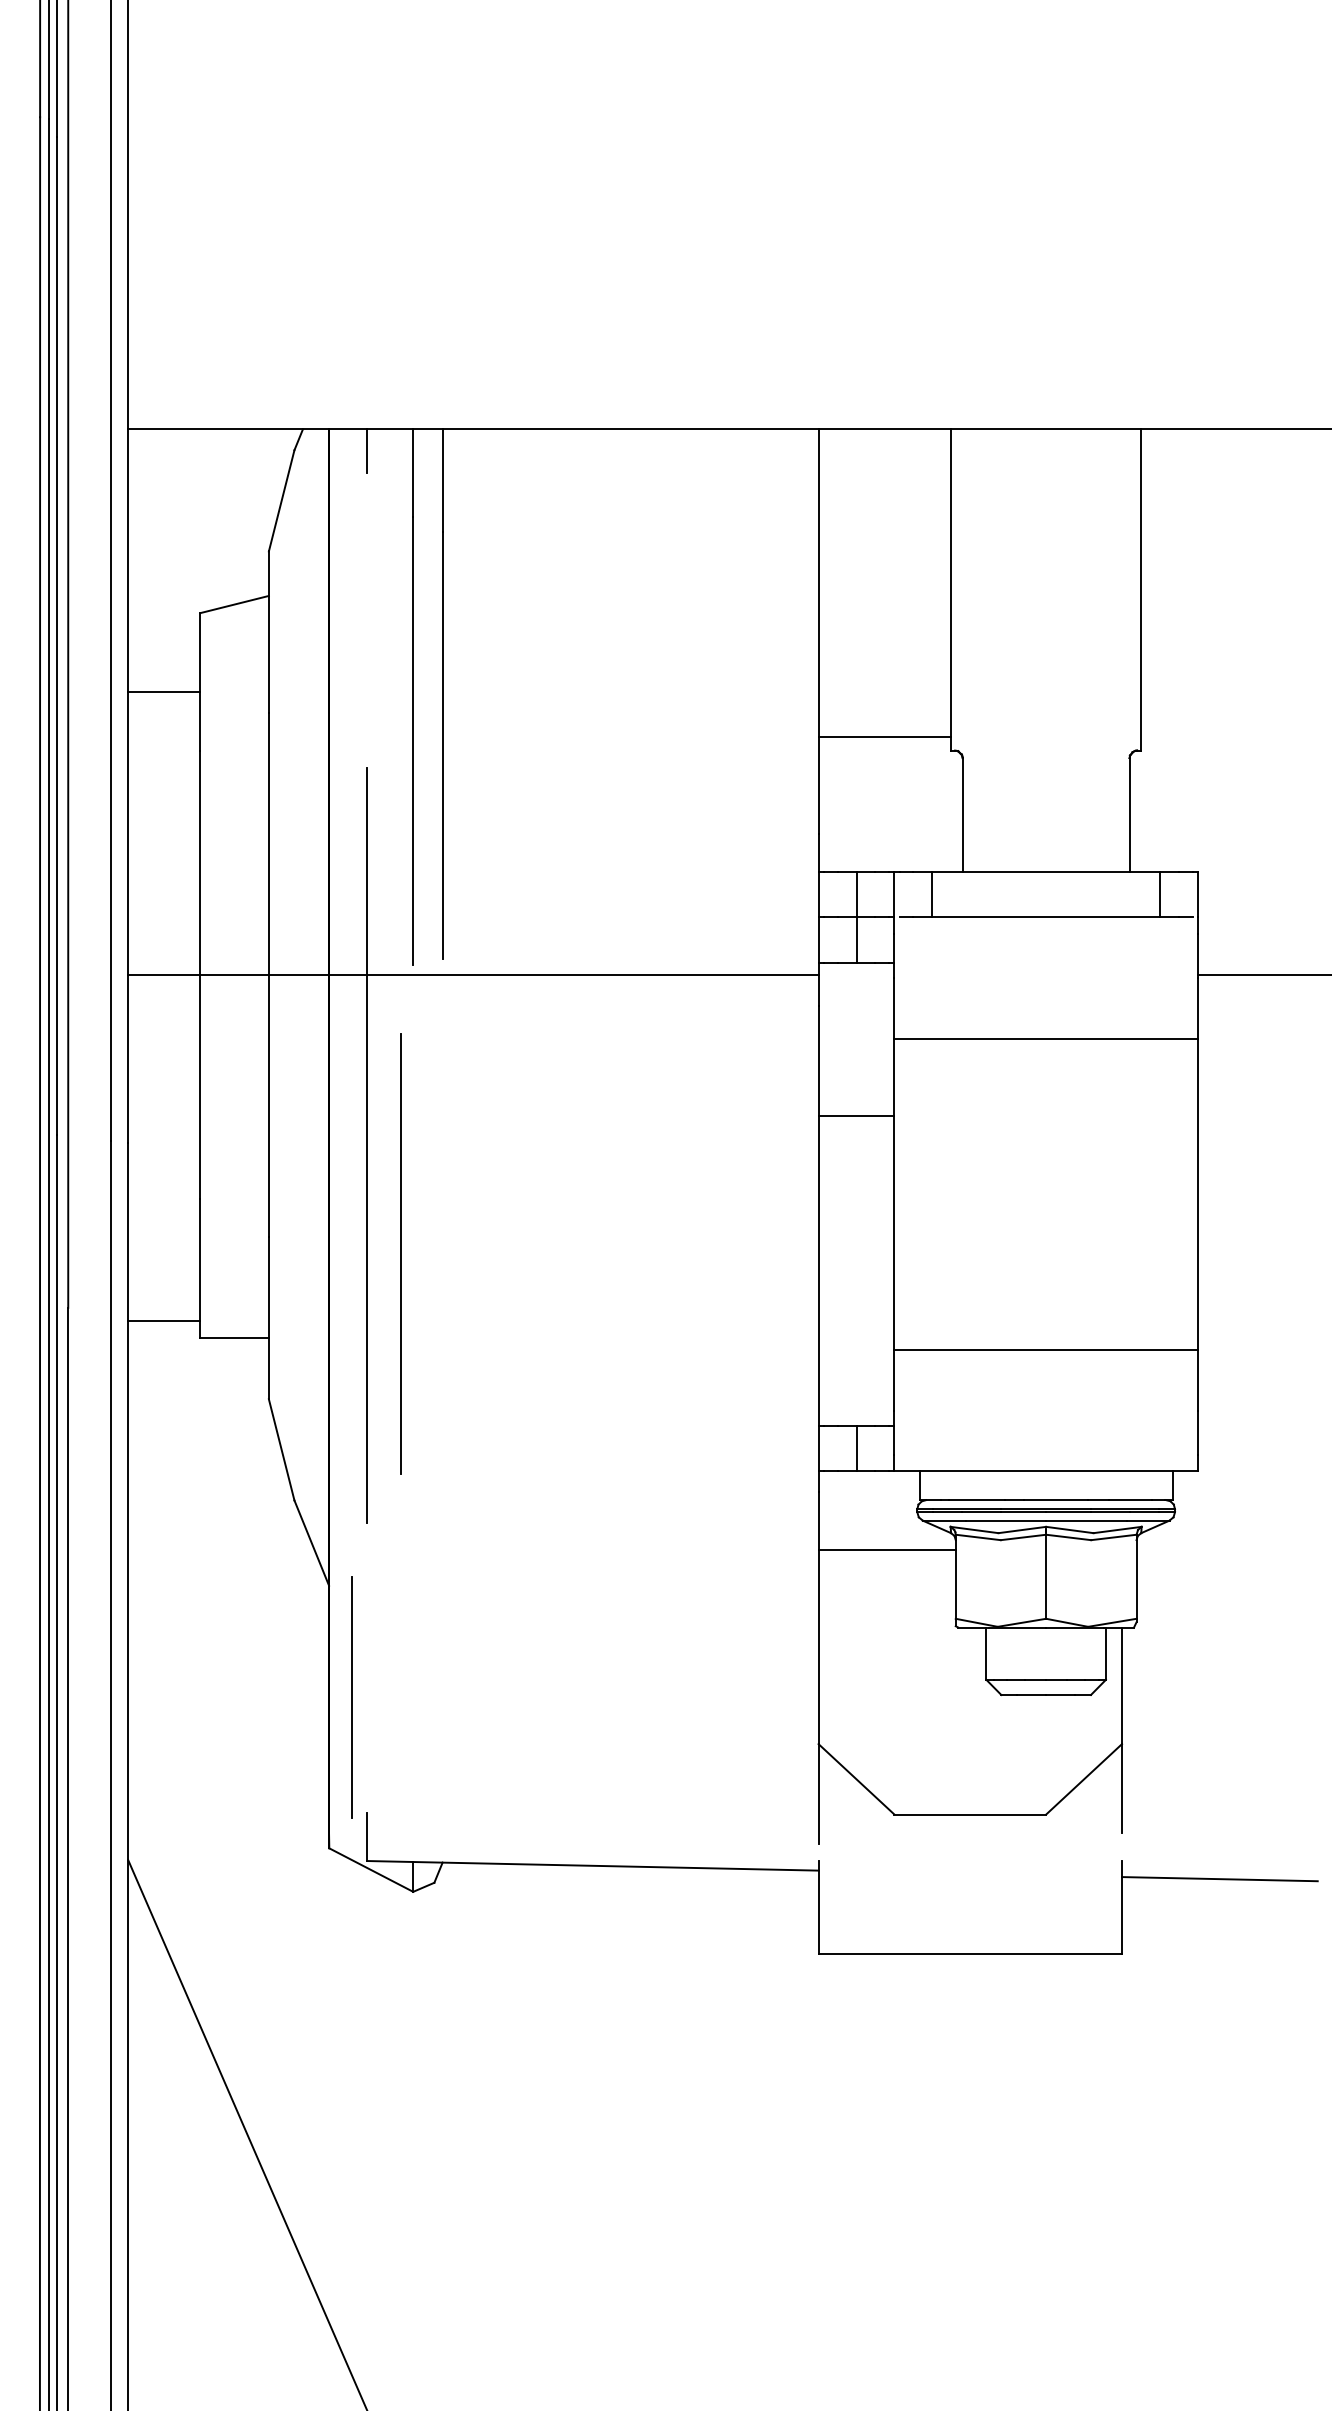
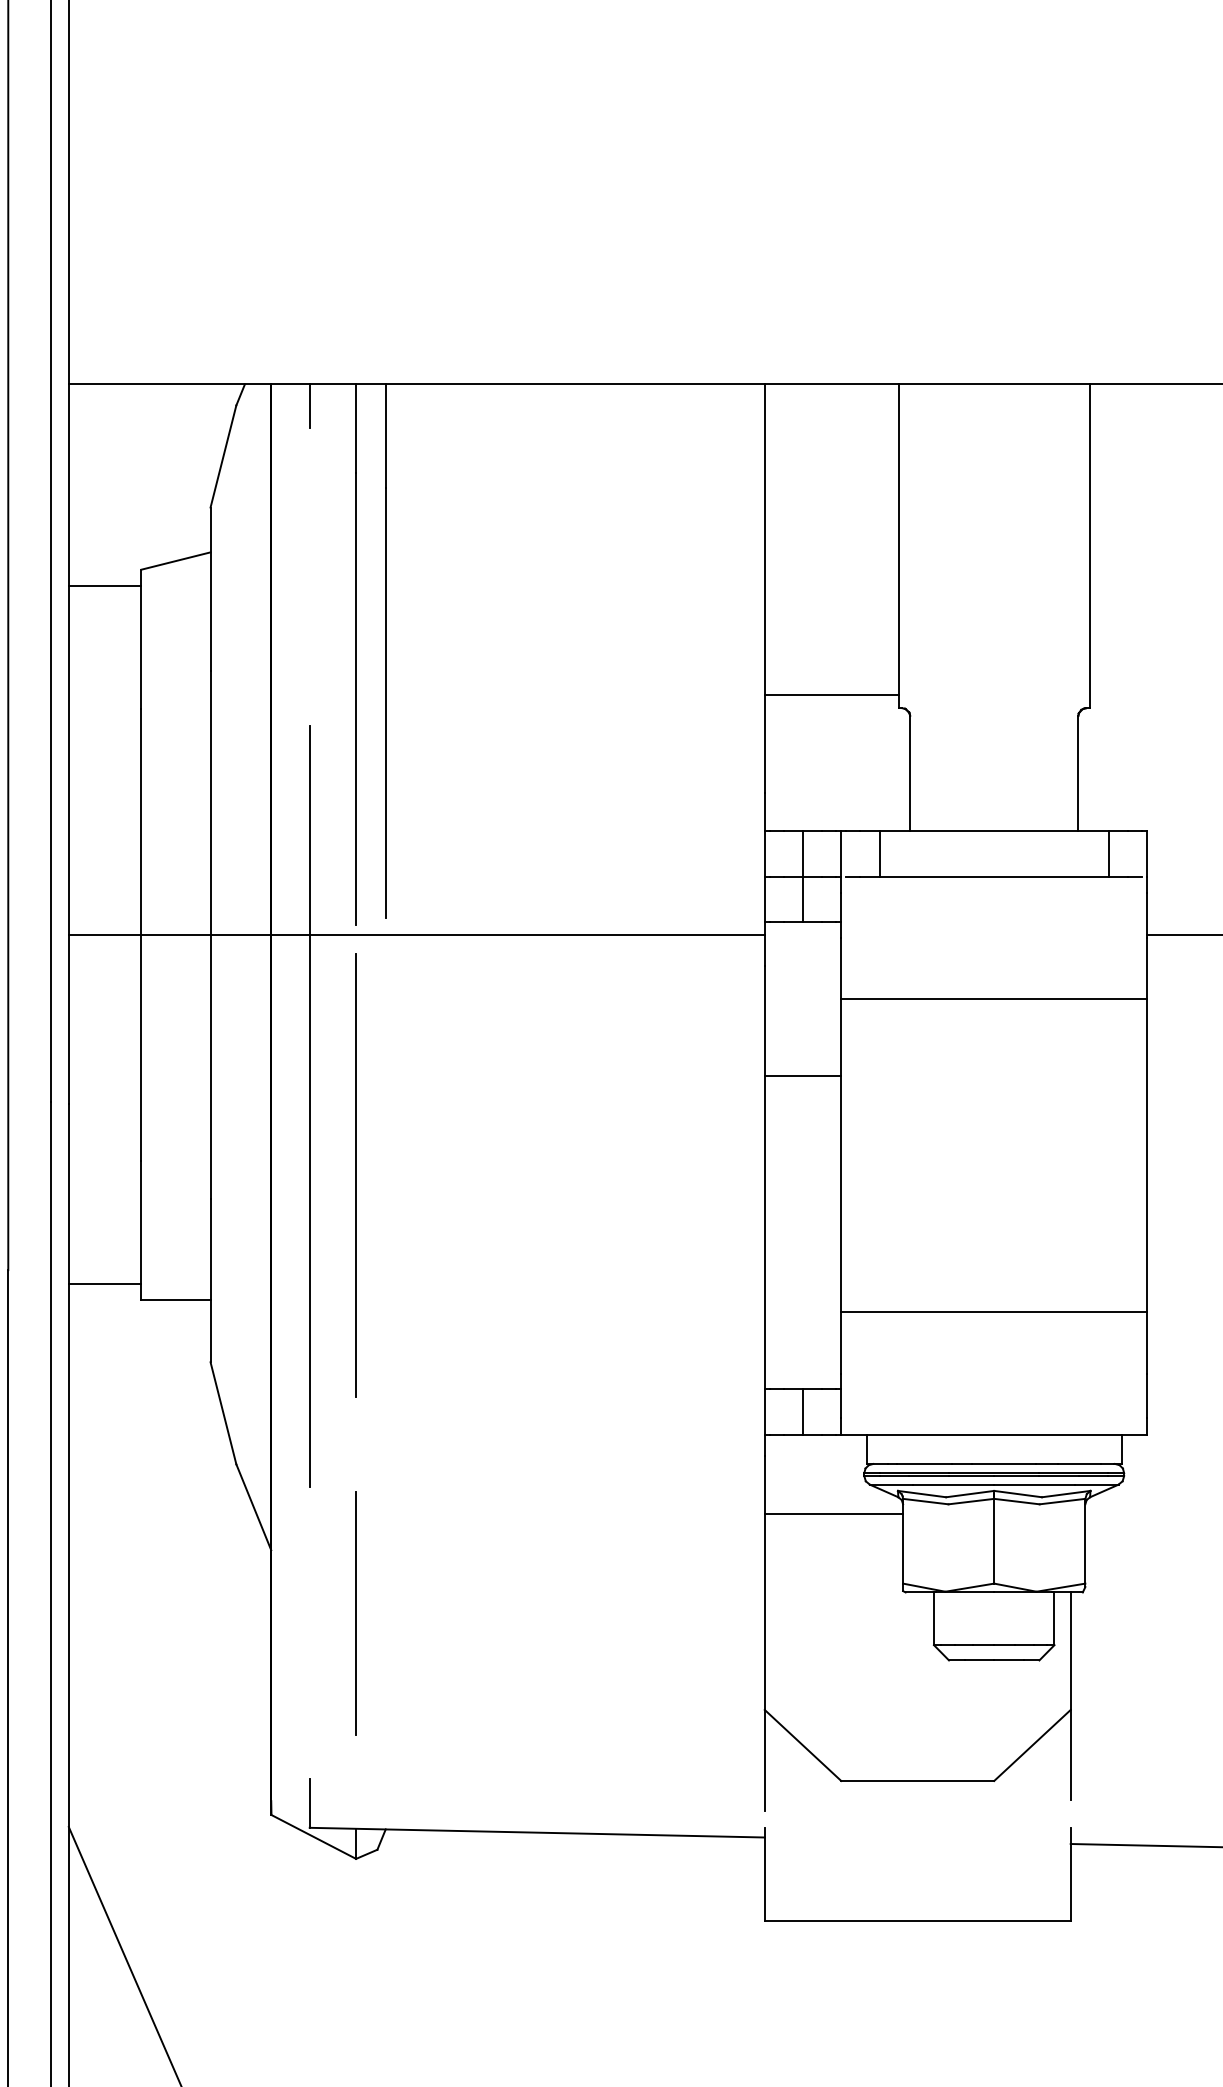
line: (164, 691) -> (105, 586), moved
line: (400, 1253) -> (355, 1174), moved
line: (351, 1697) -> (355, 1613), moved

